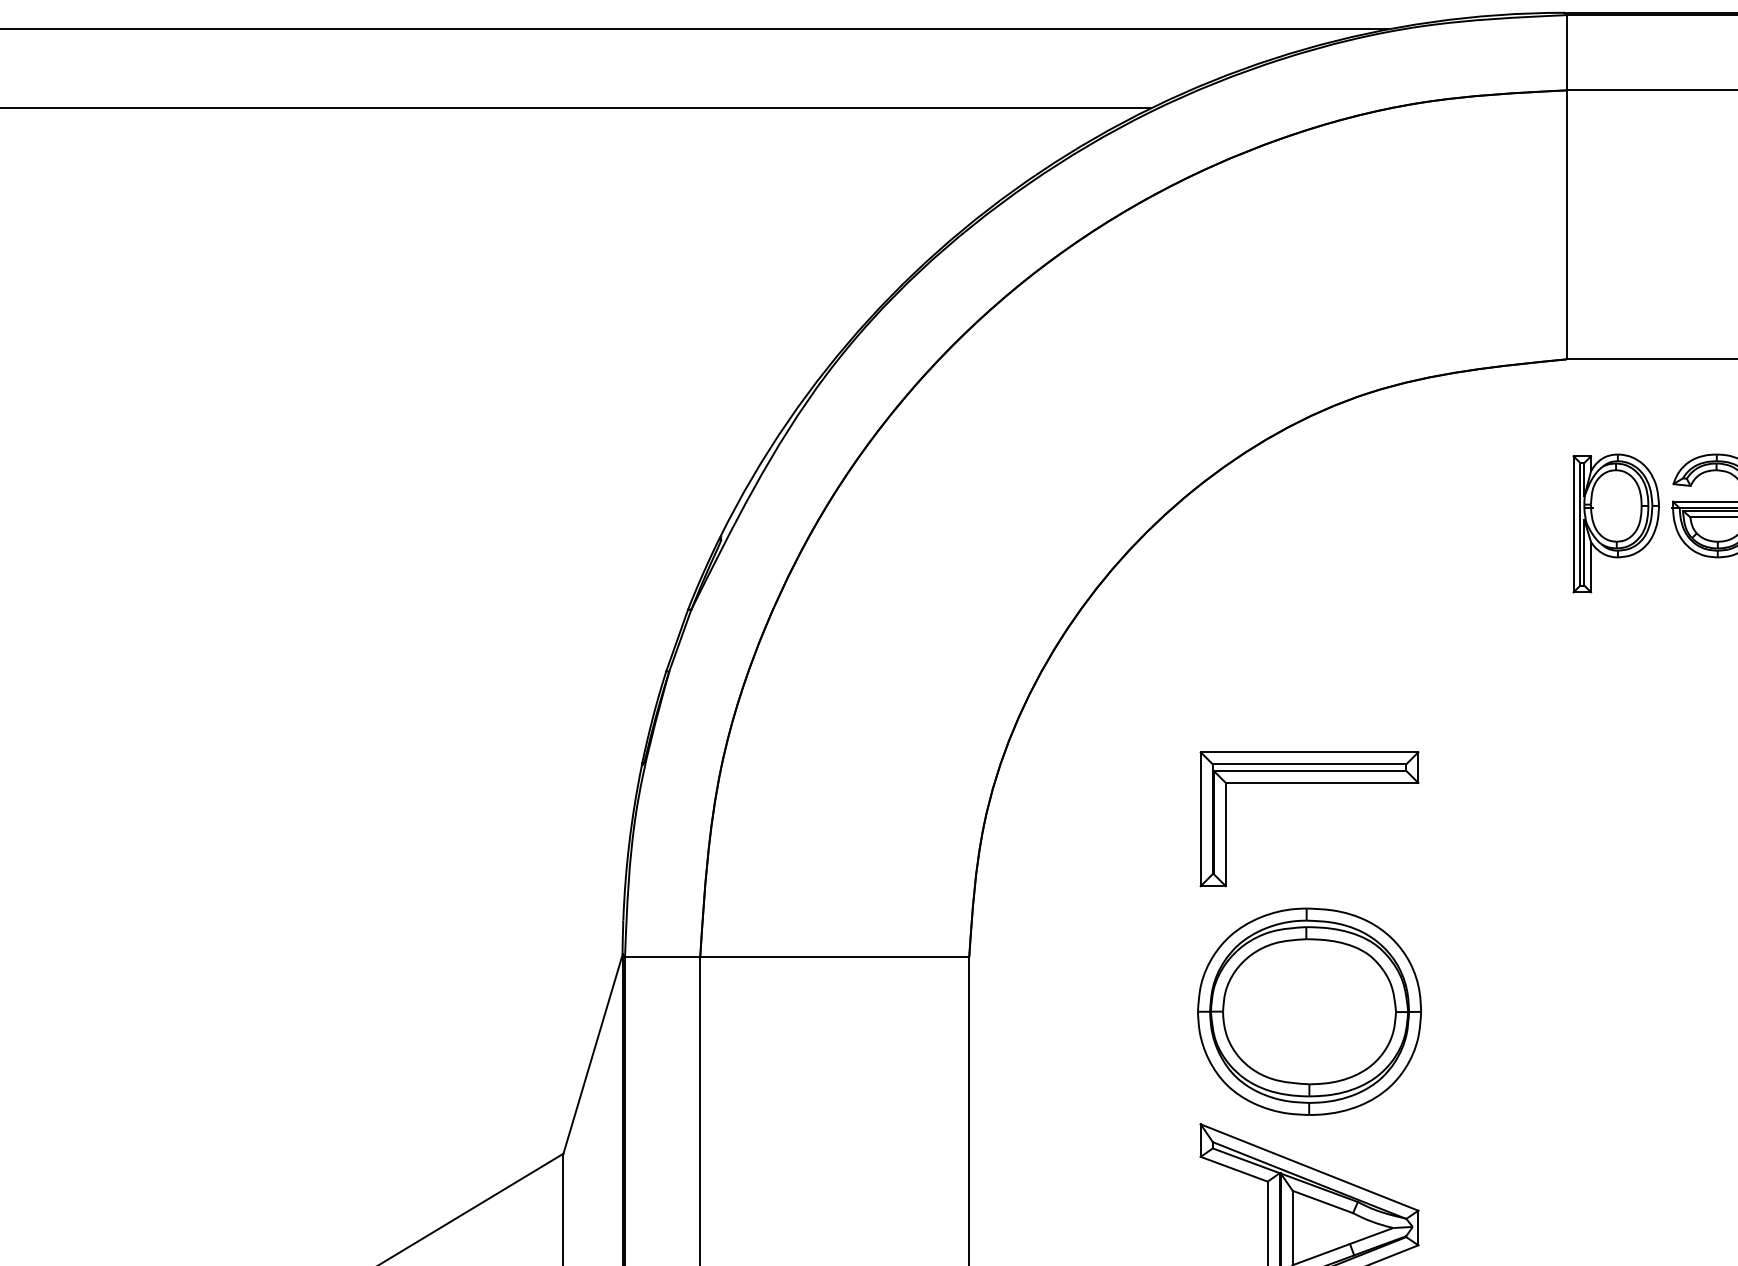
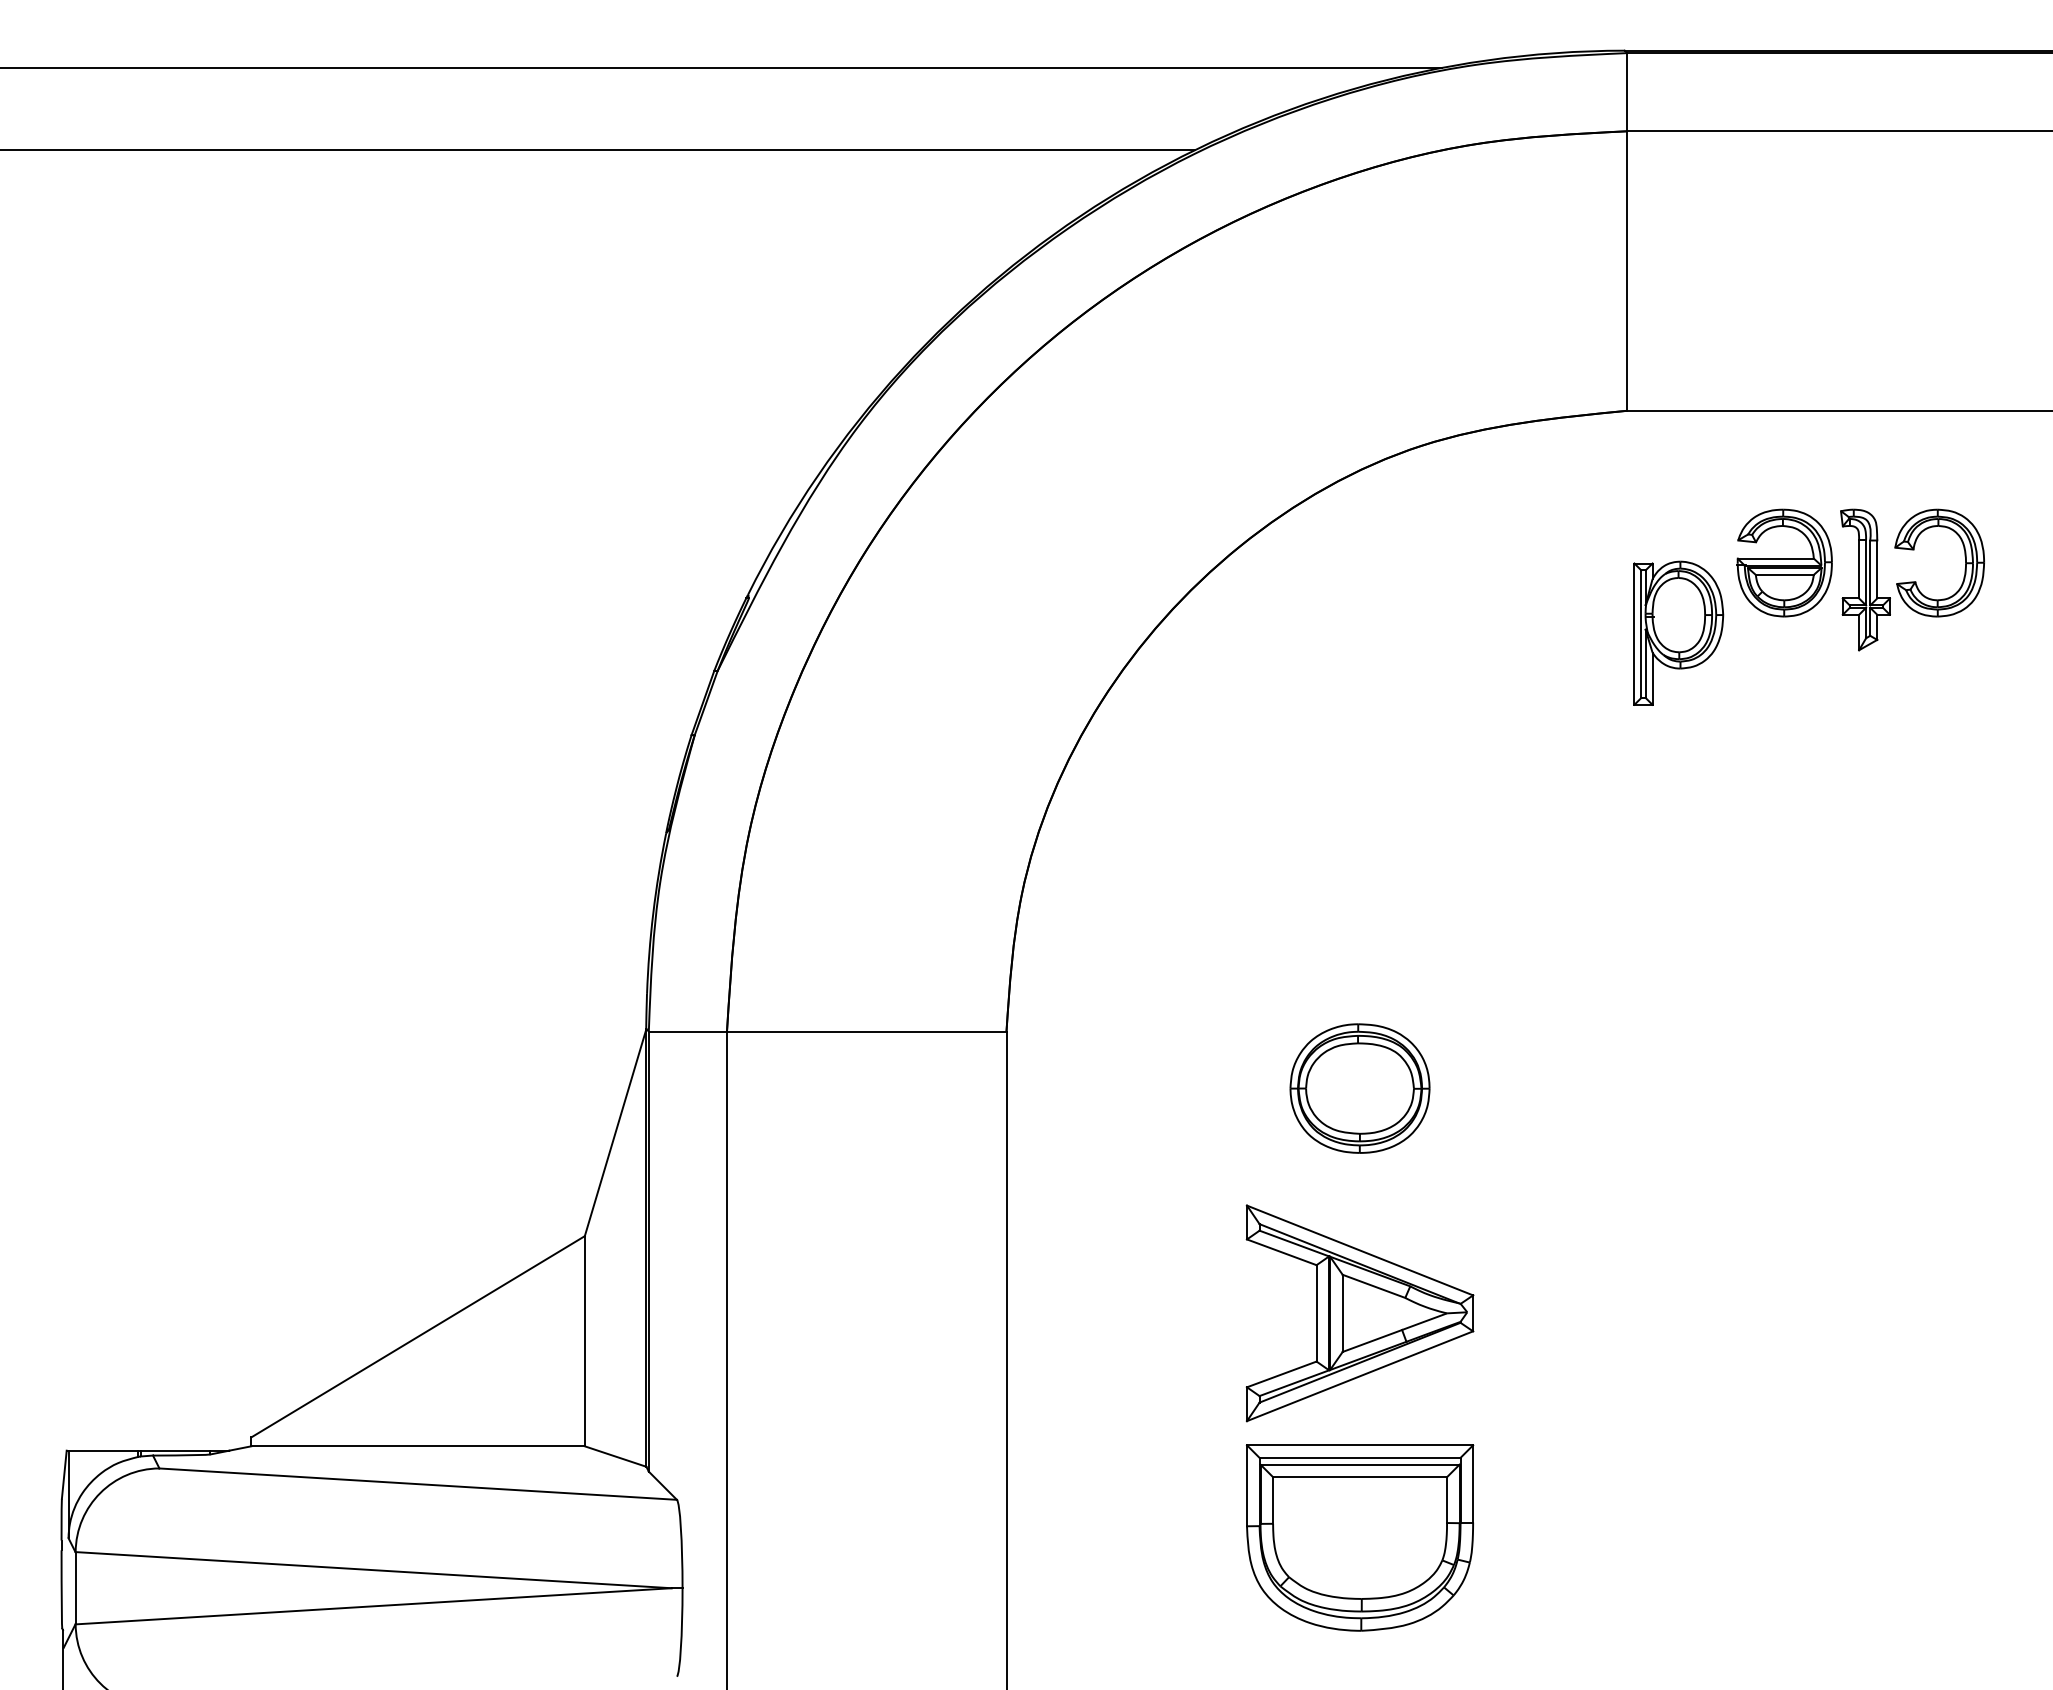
part: (1616, 522) -> (1678, 632), moved
part: (1309, 783) -> (1360, 851), removed
part: (1309, 1011) -> (1359, 1088), size x0.6

